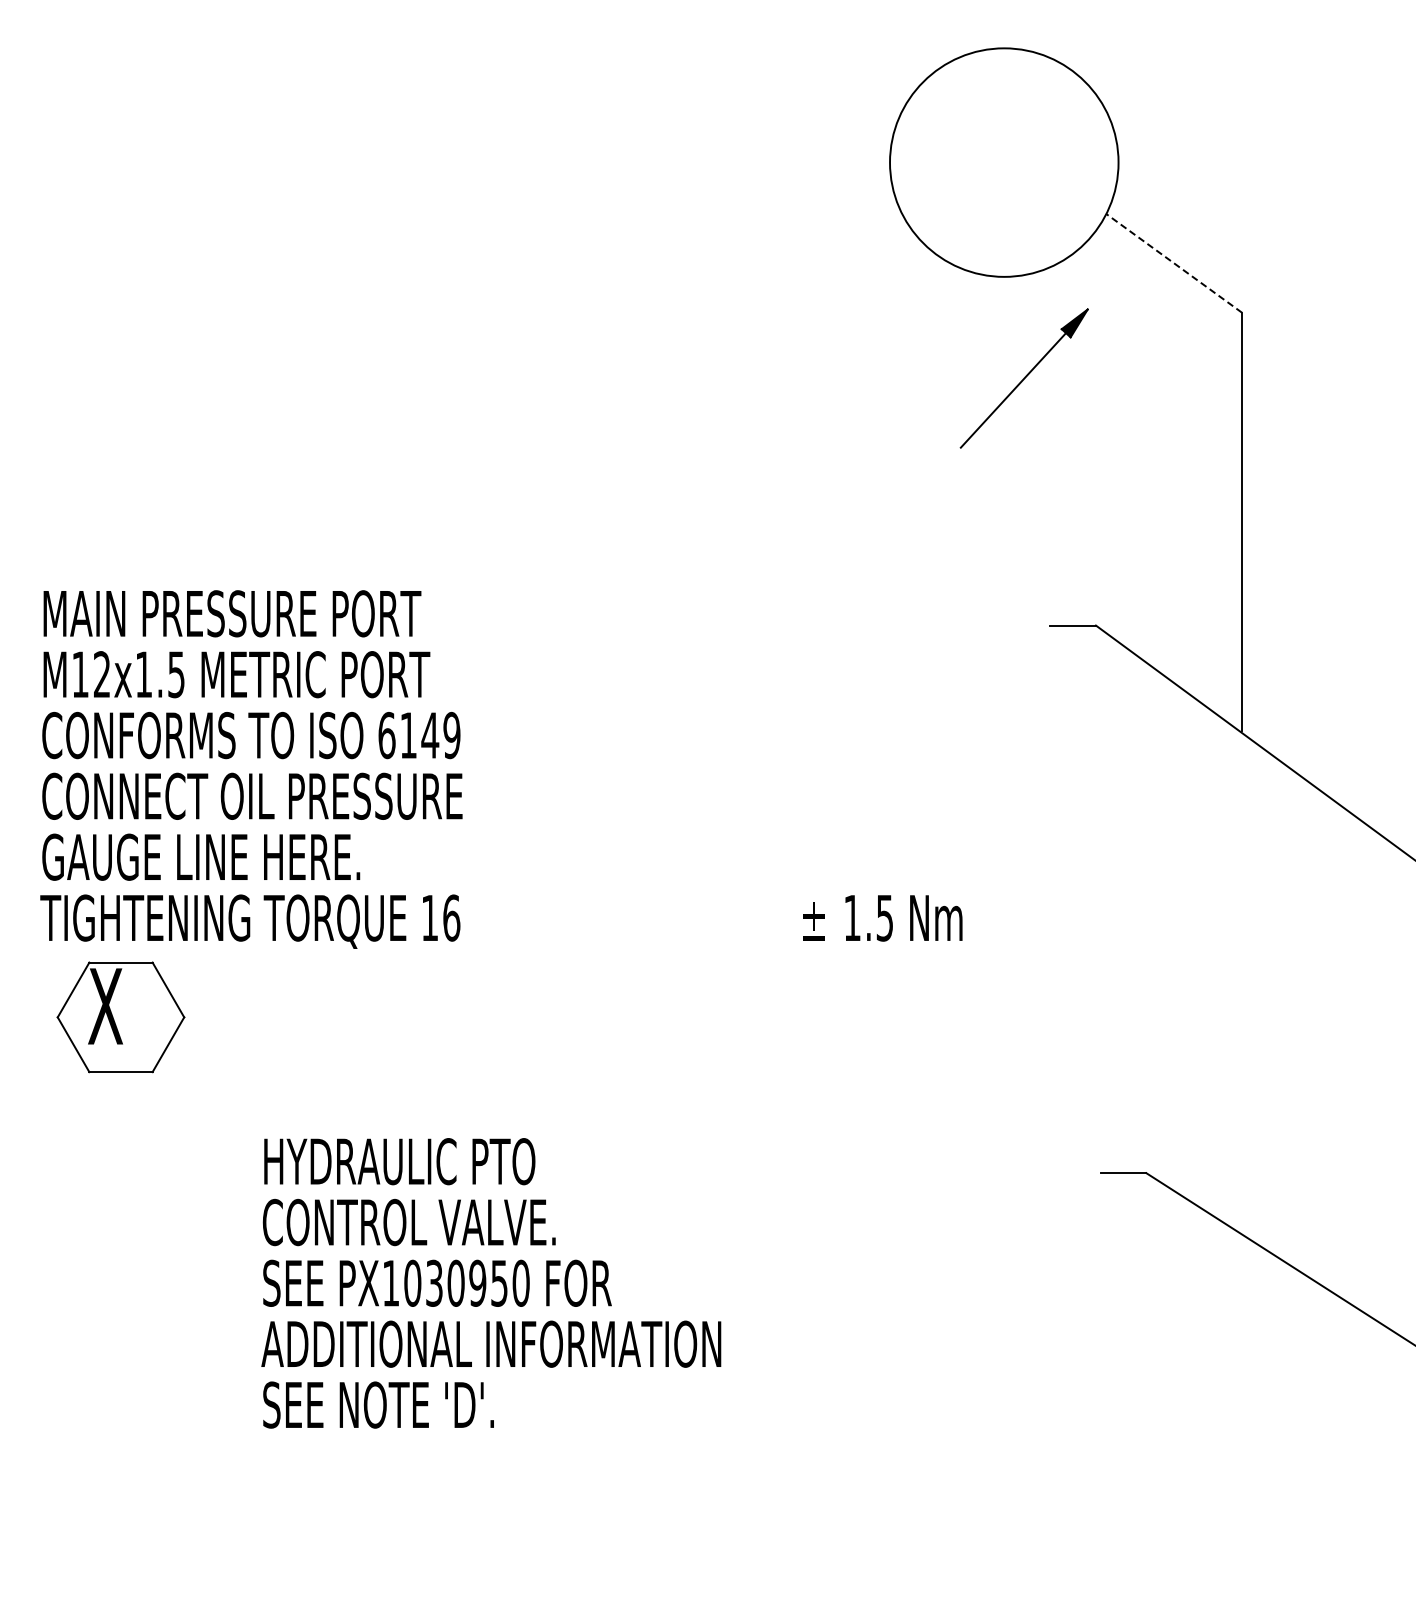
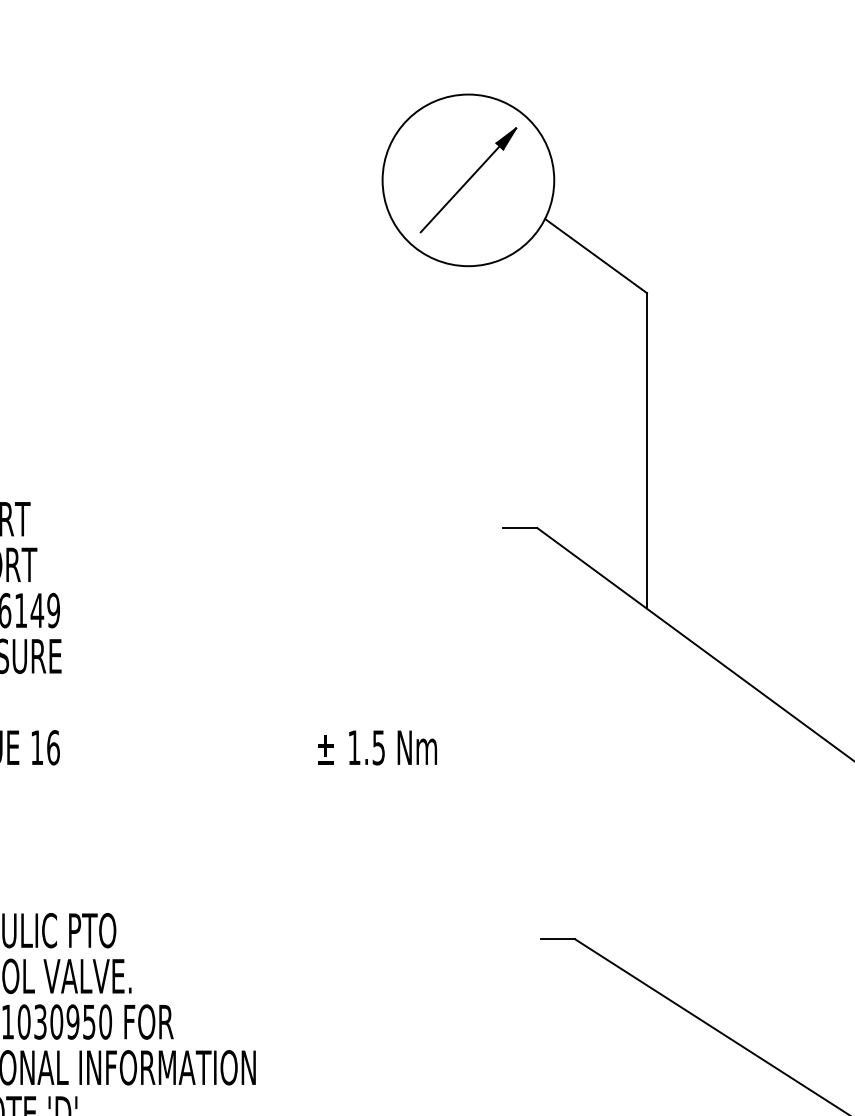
line: (1174, 263) -> (596, 256), dashed -> solid
part: (1023, 378) -> (467, 180), moved

